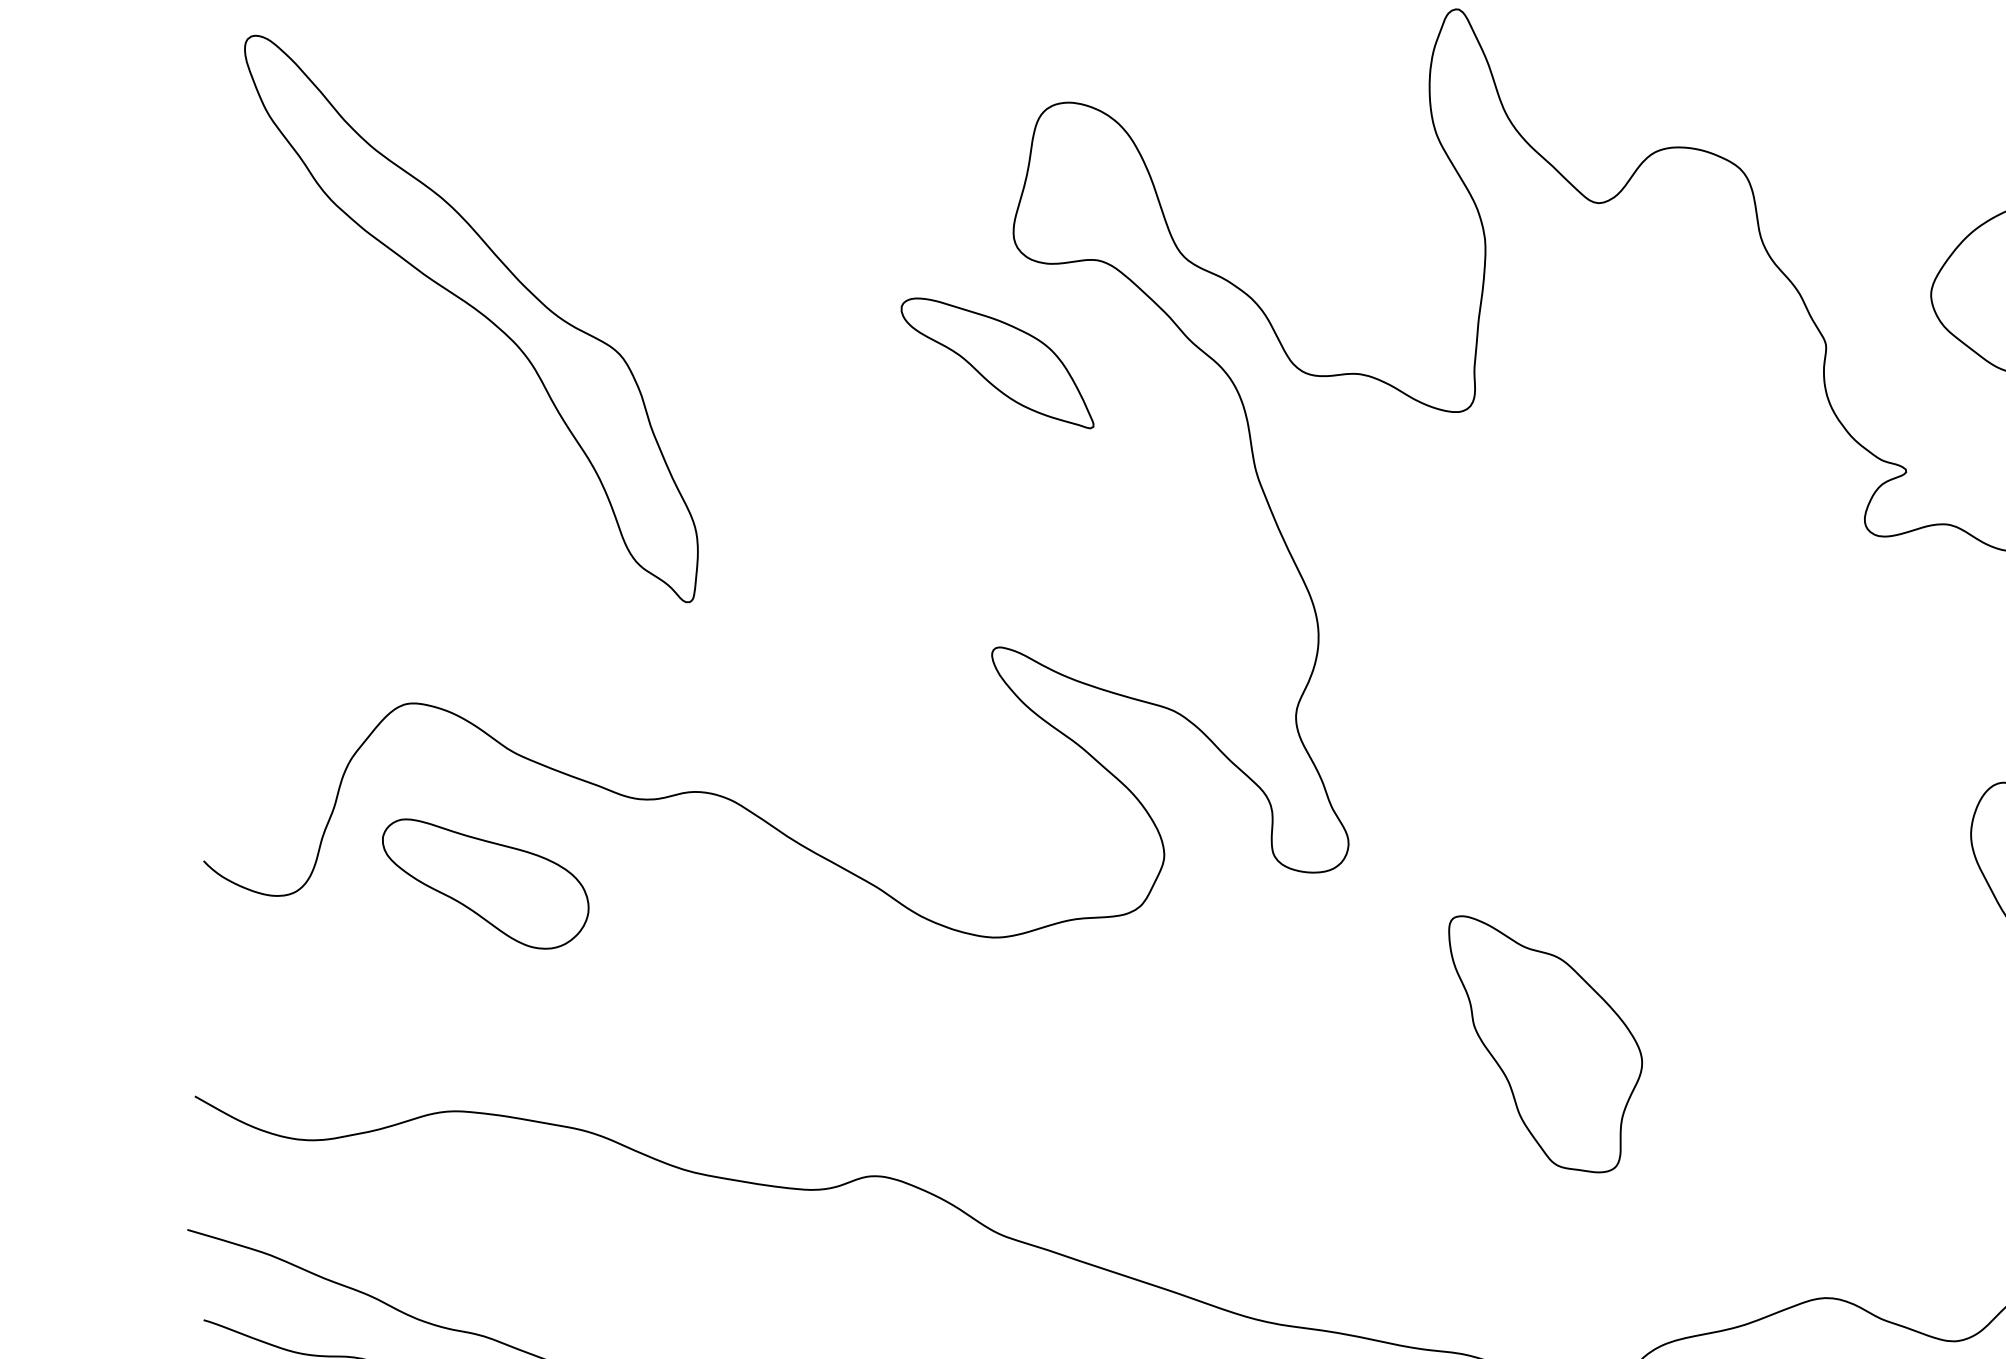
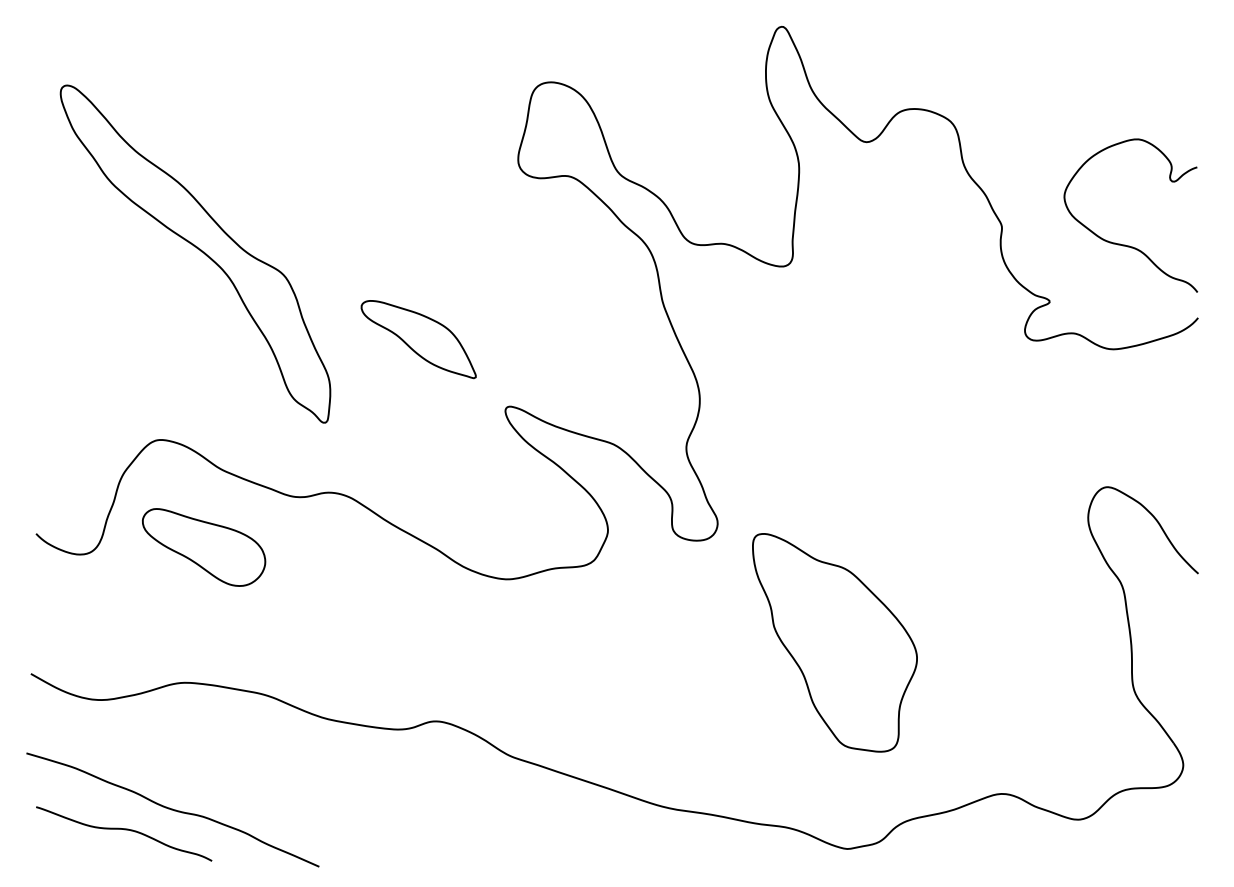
part: (471, 317) -> (195, 253), moved
part: (997, 363) -> (418, 339), moved
part: (1544, 1043) -> (834, 642), size x1.43

